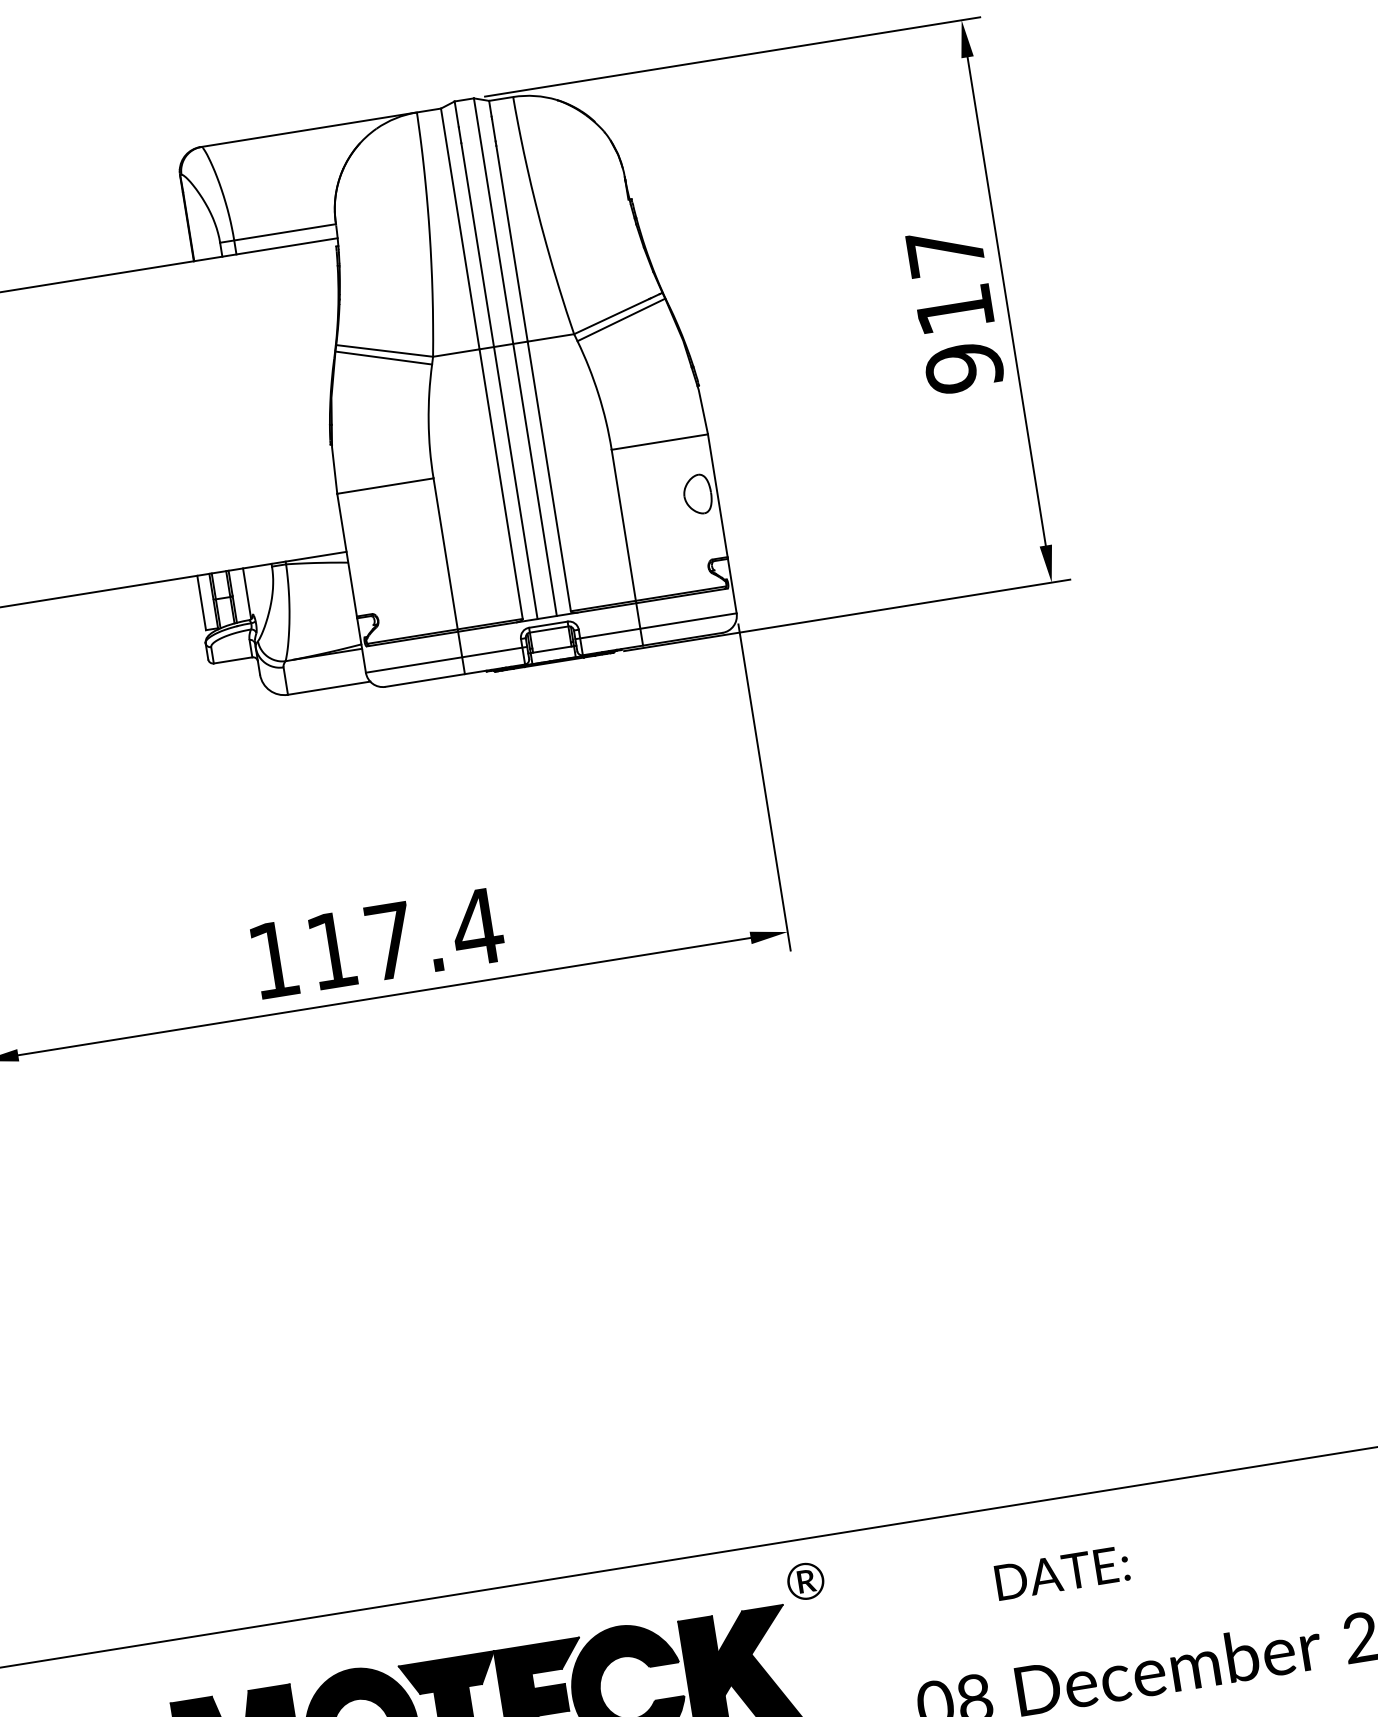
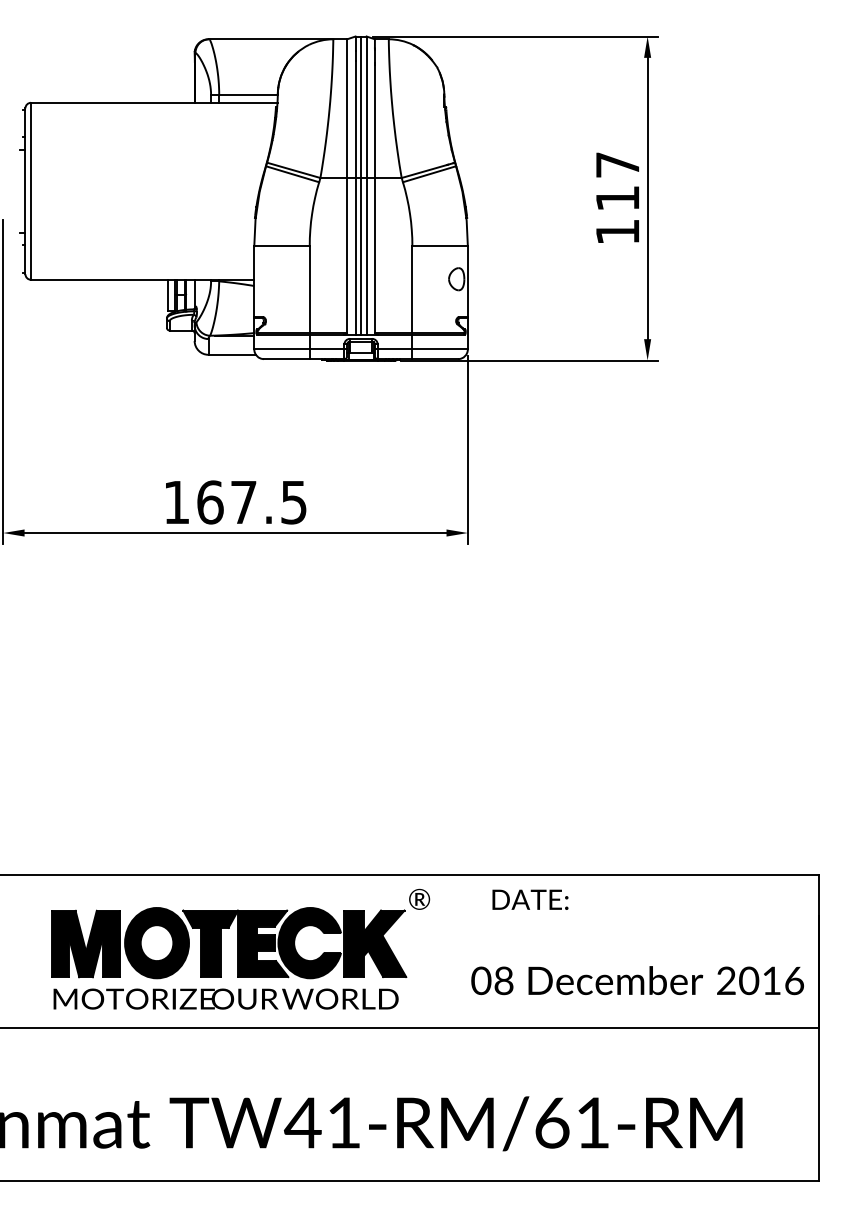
line: (506, 358) -> (361, 185), added
text: (963, 368) -> (617, 232), 917 -> 117
text: (405, 938) -> (252, 502), 117.4 -> 167.5
text: (1062, 1572) -> (530, 899), moved

